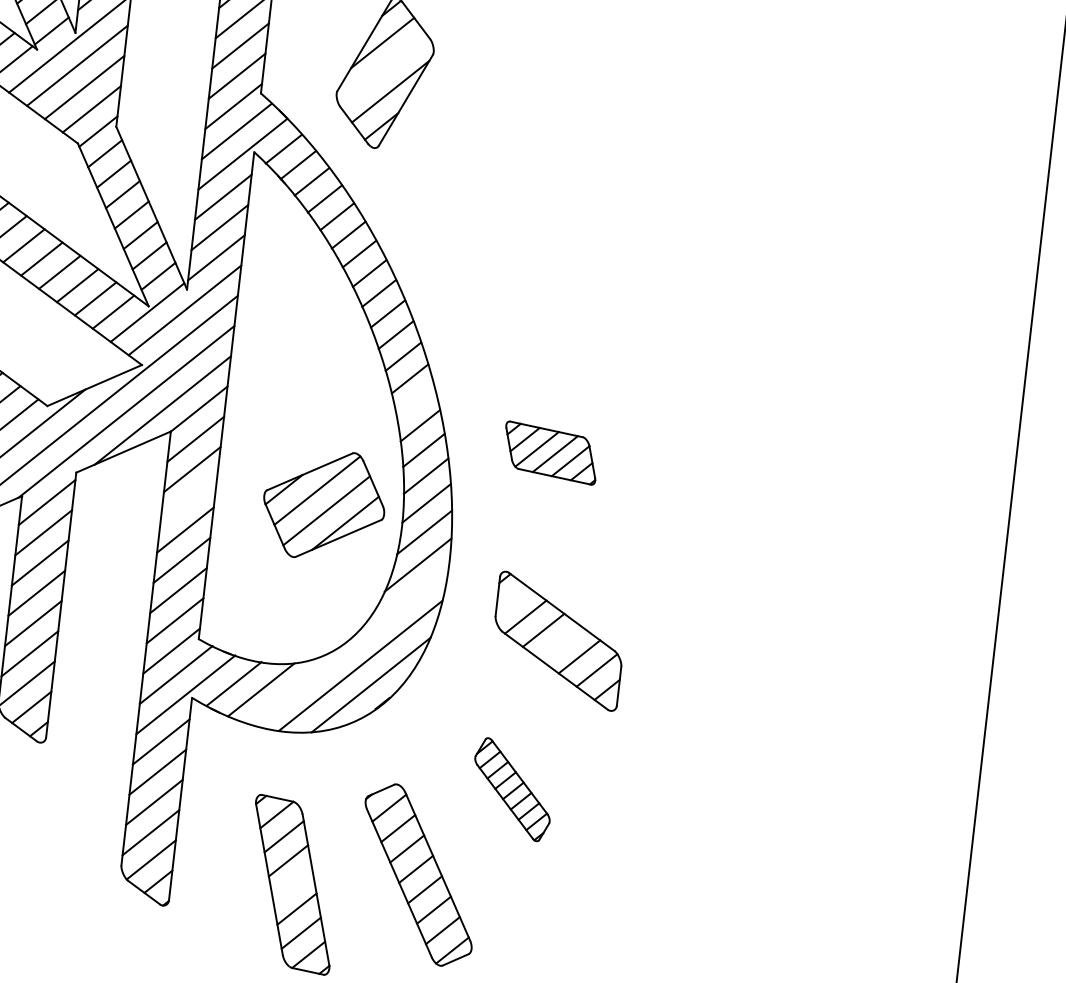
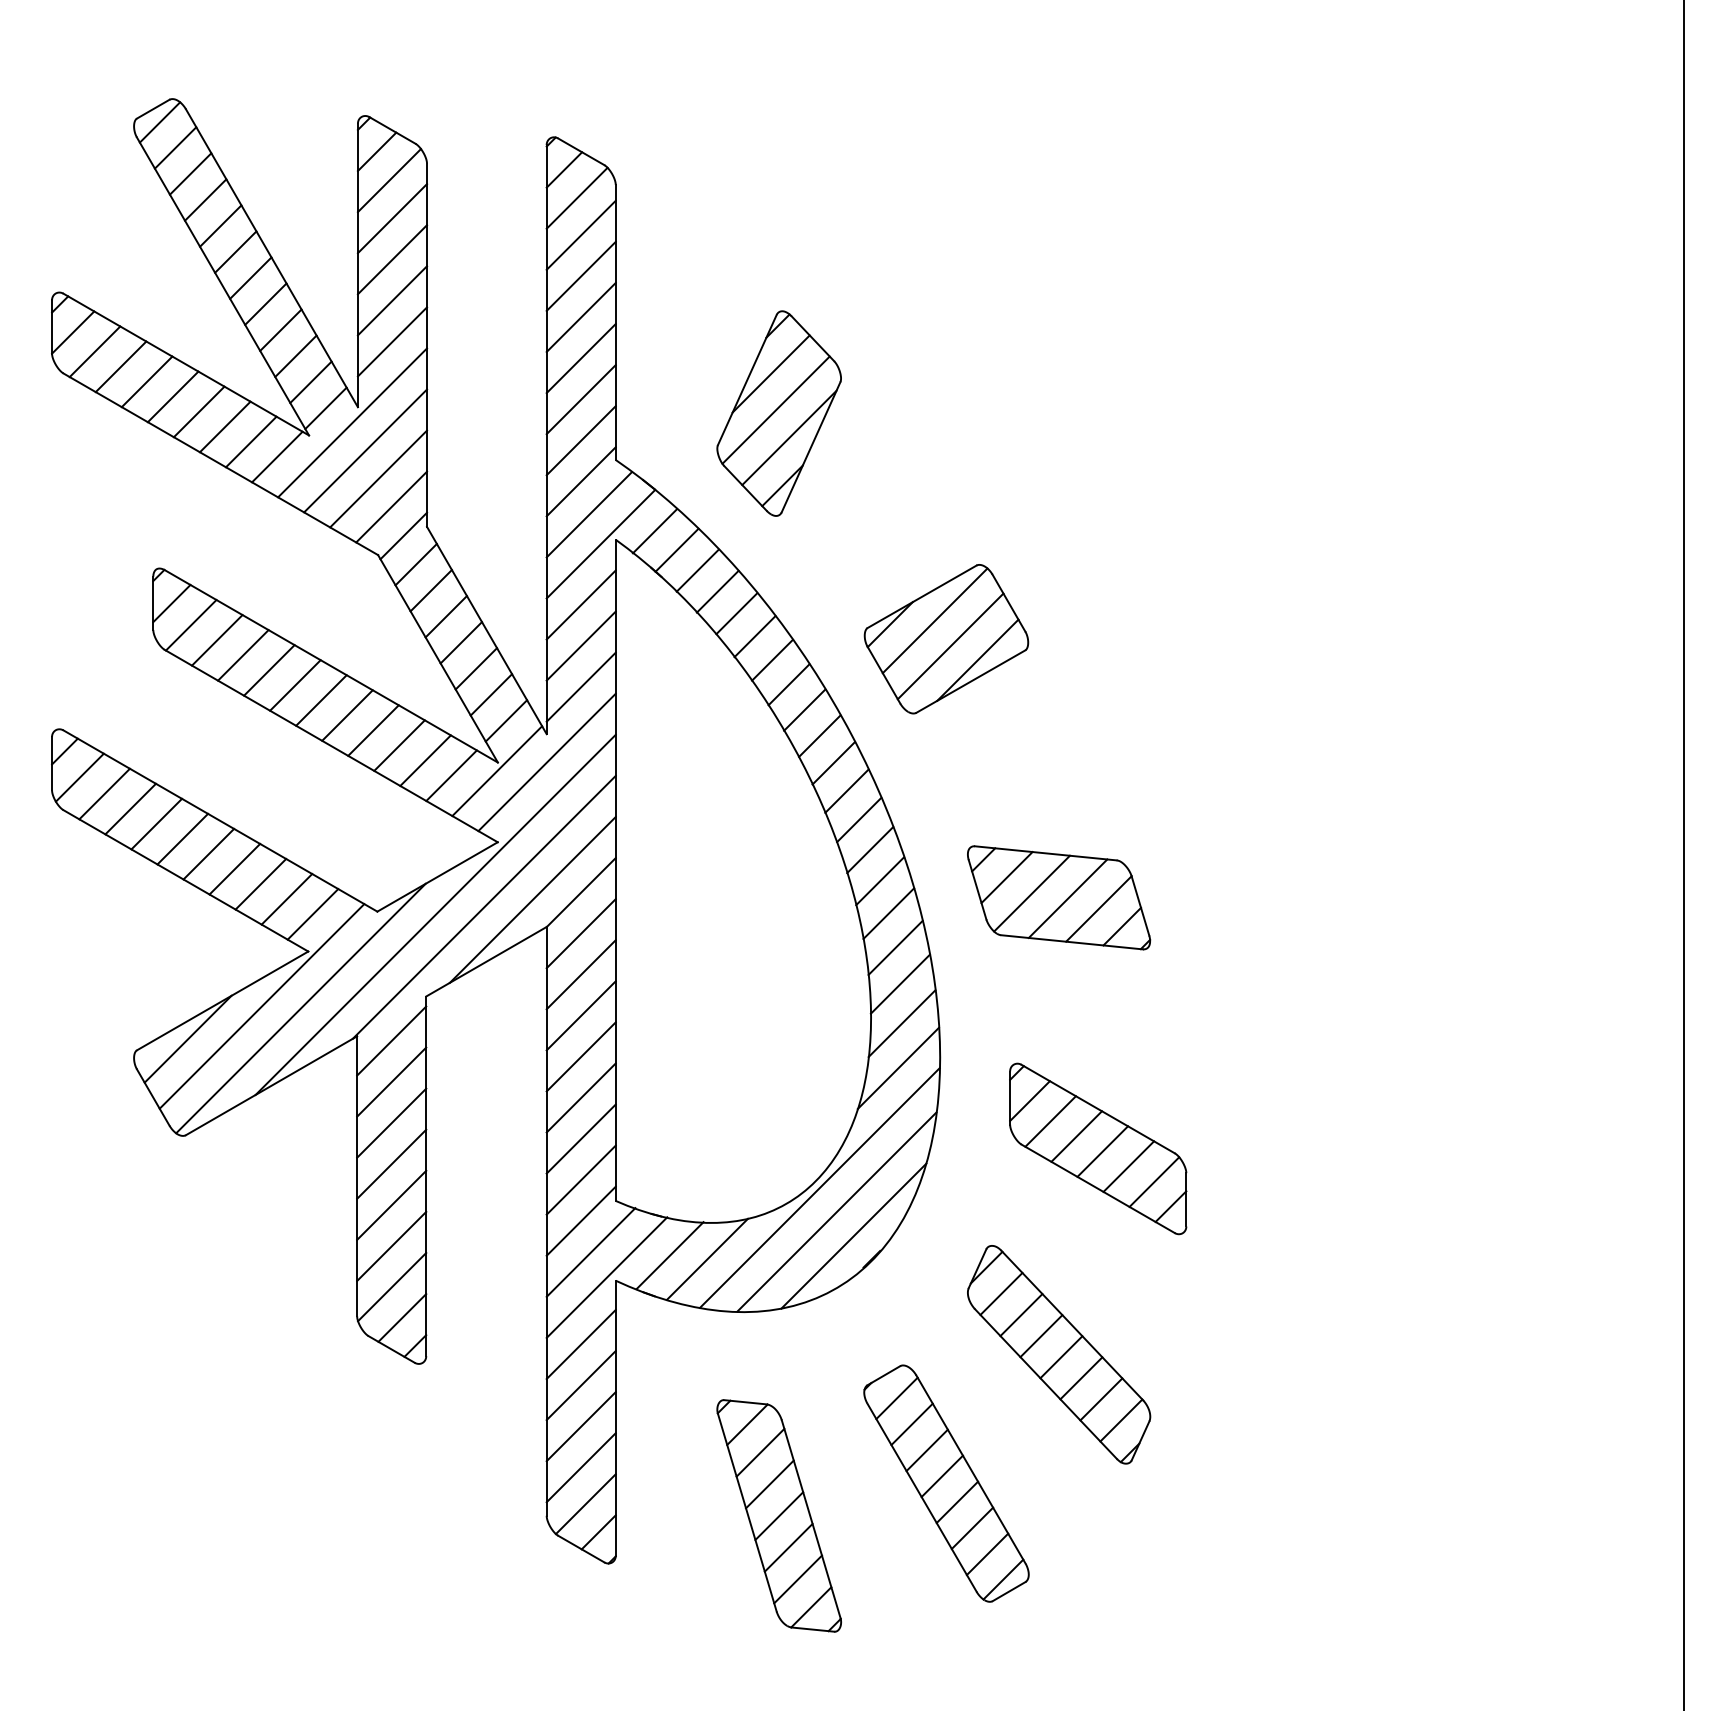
line: (382, 69) -> (775, 409), added
line: (415, 402) -> (870, 850), added
part: (551, 452) -> (1059, 897), size x1.43
line: (188, 499) -> (580, 1015), added
part: (324, 505) -> (946, 639), moved
line: (511, 599) -> (1029, 1100), added
line: (561, 643) -> (1102, 1151), added
line: (349, 646) -> (819, 1187), added
part: (512, 789) -> (1059, 1354), size x1.67
line: (292, 885) -> (779, 1516), added

